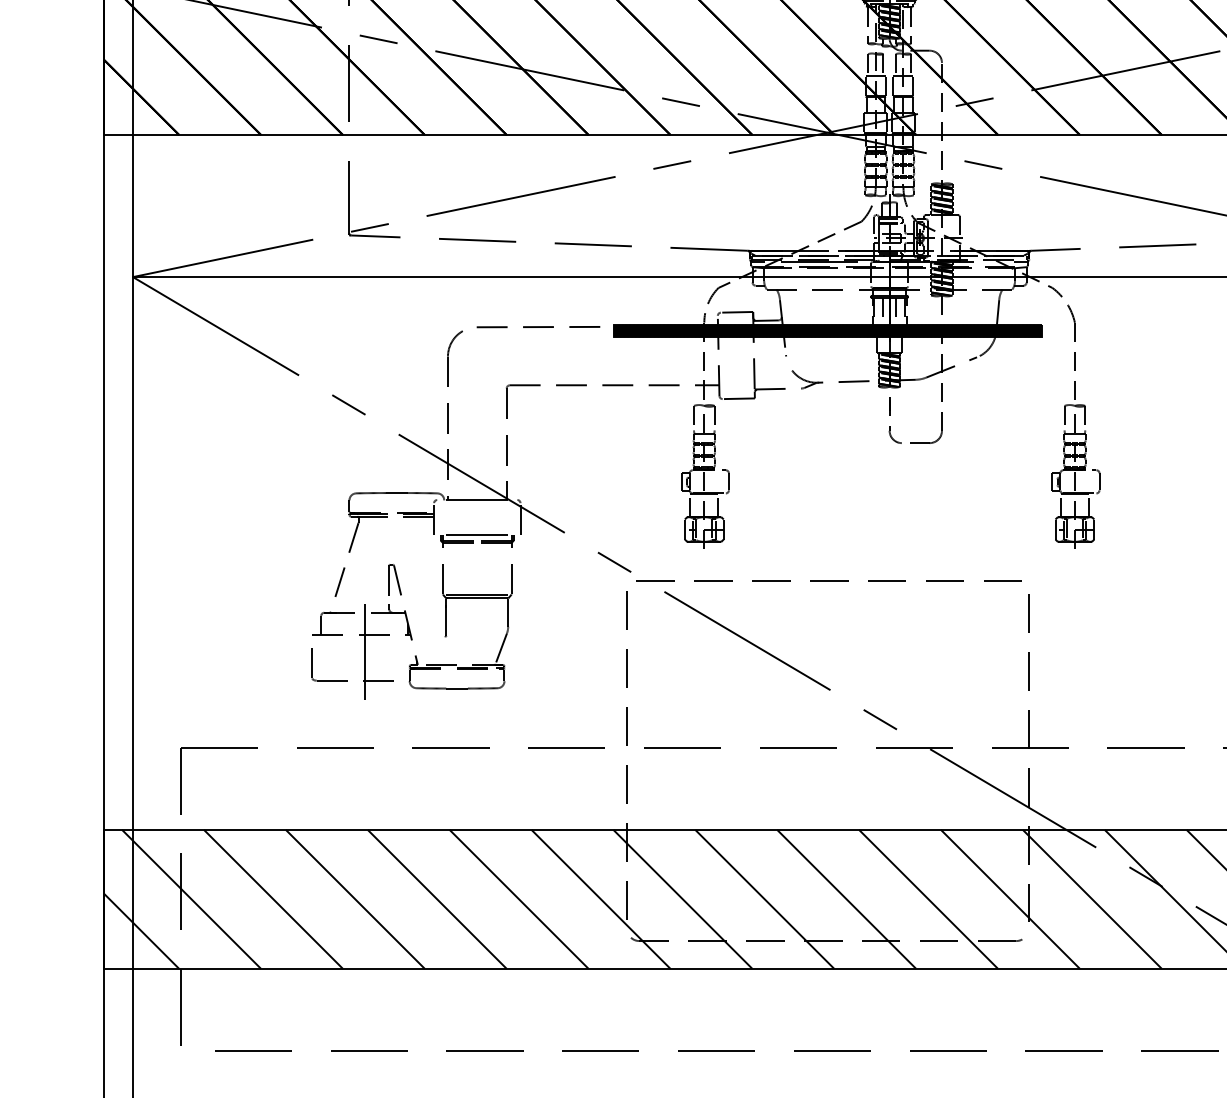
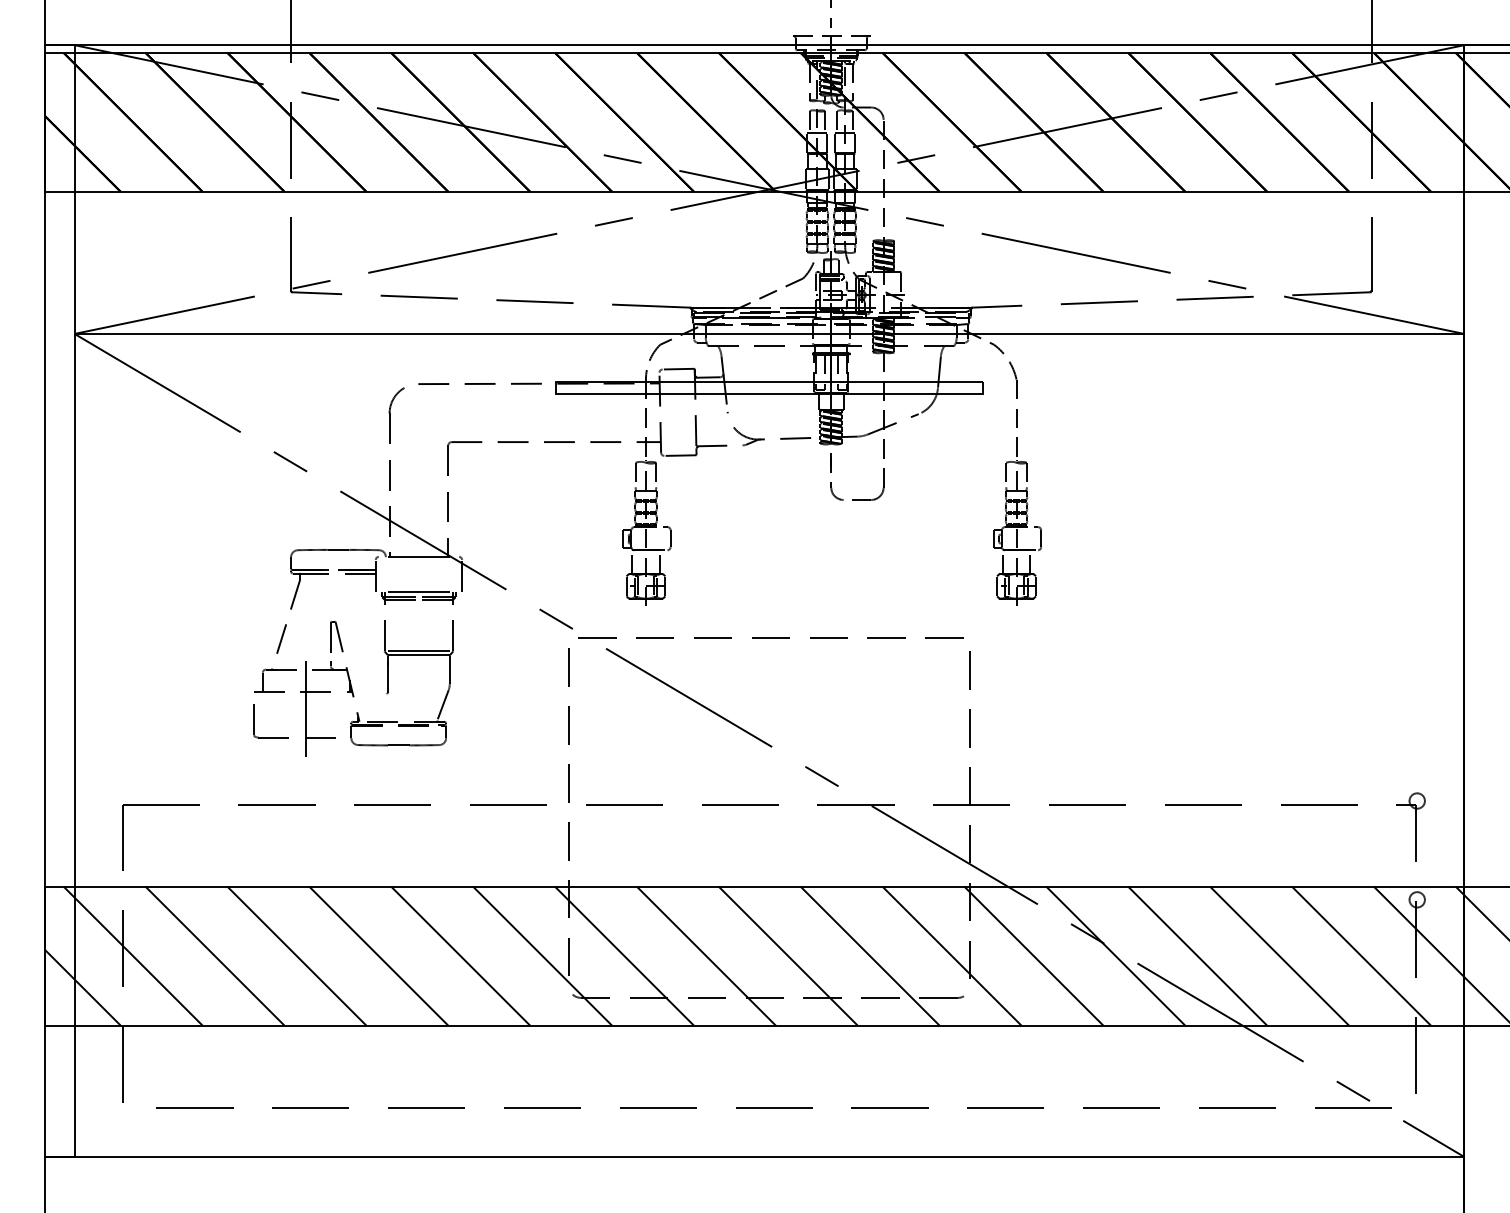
hatch: (827, 330) -> (769, 387), removed

